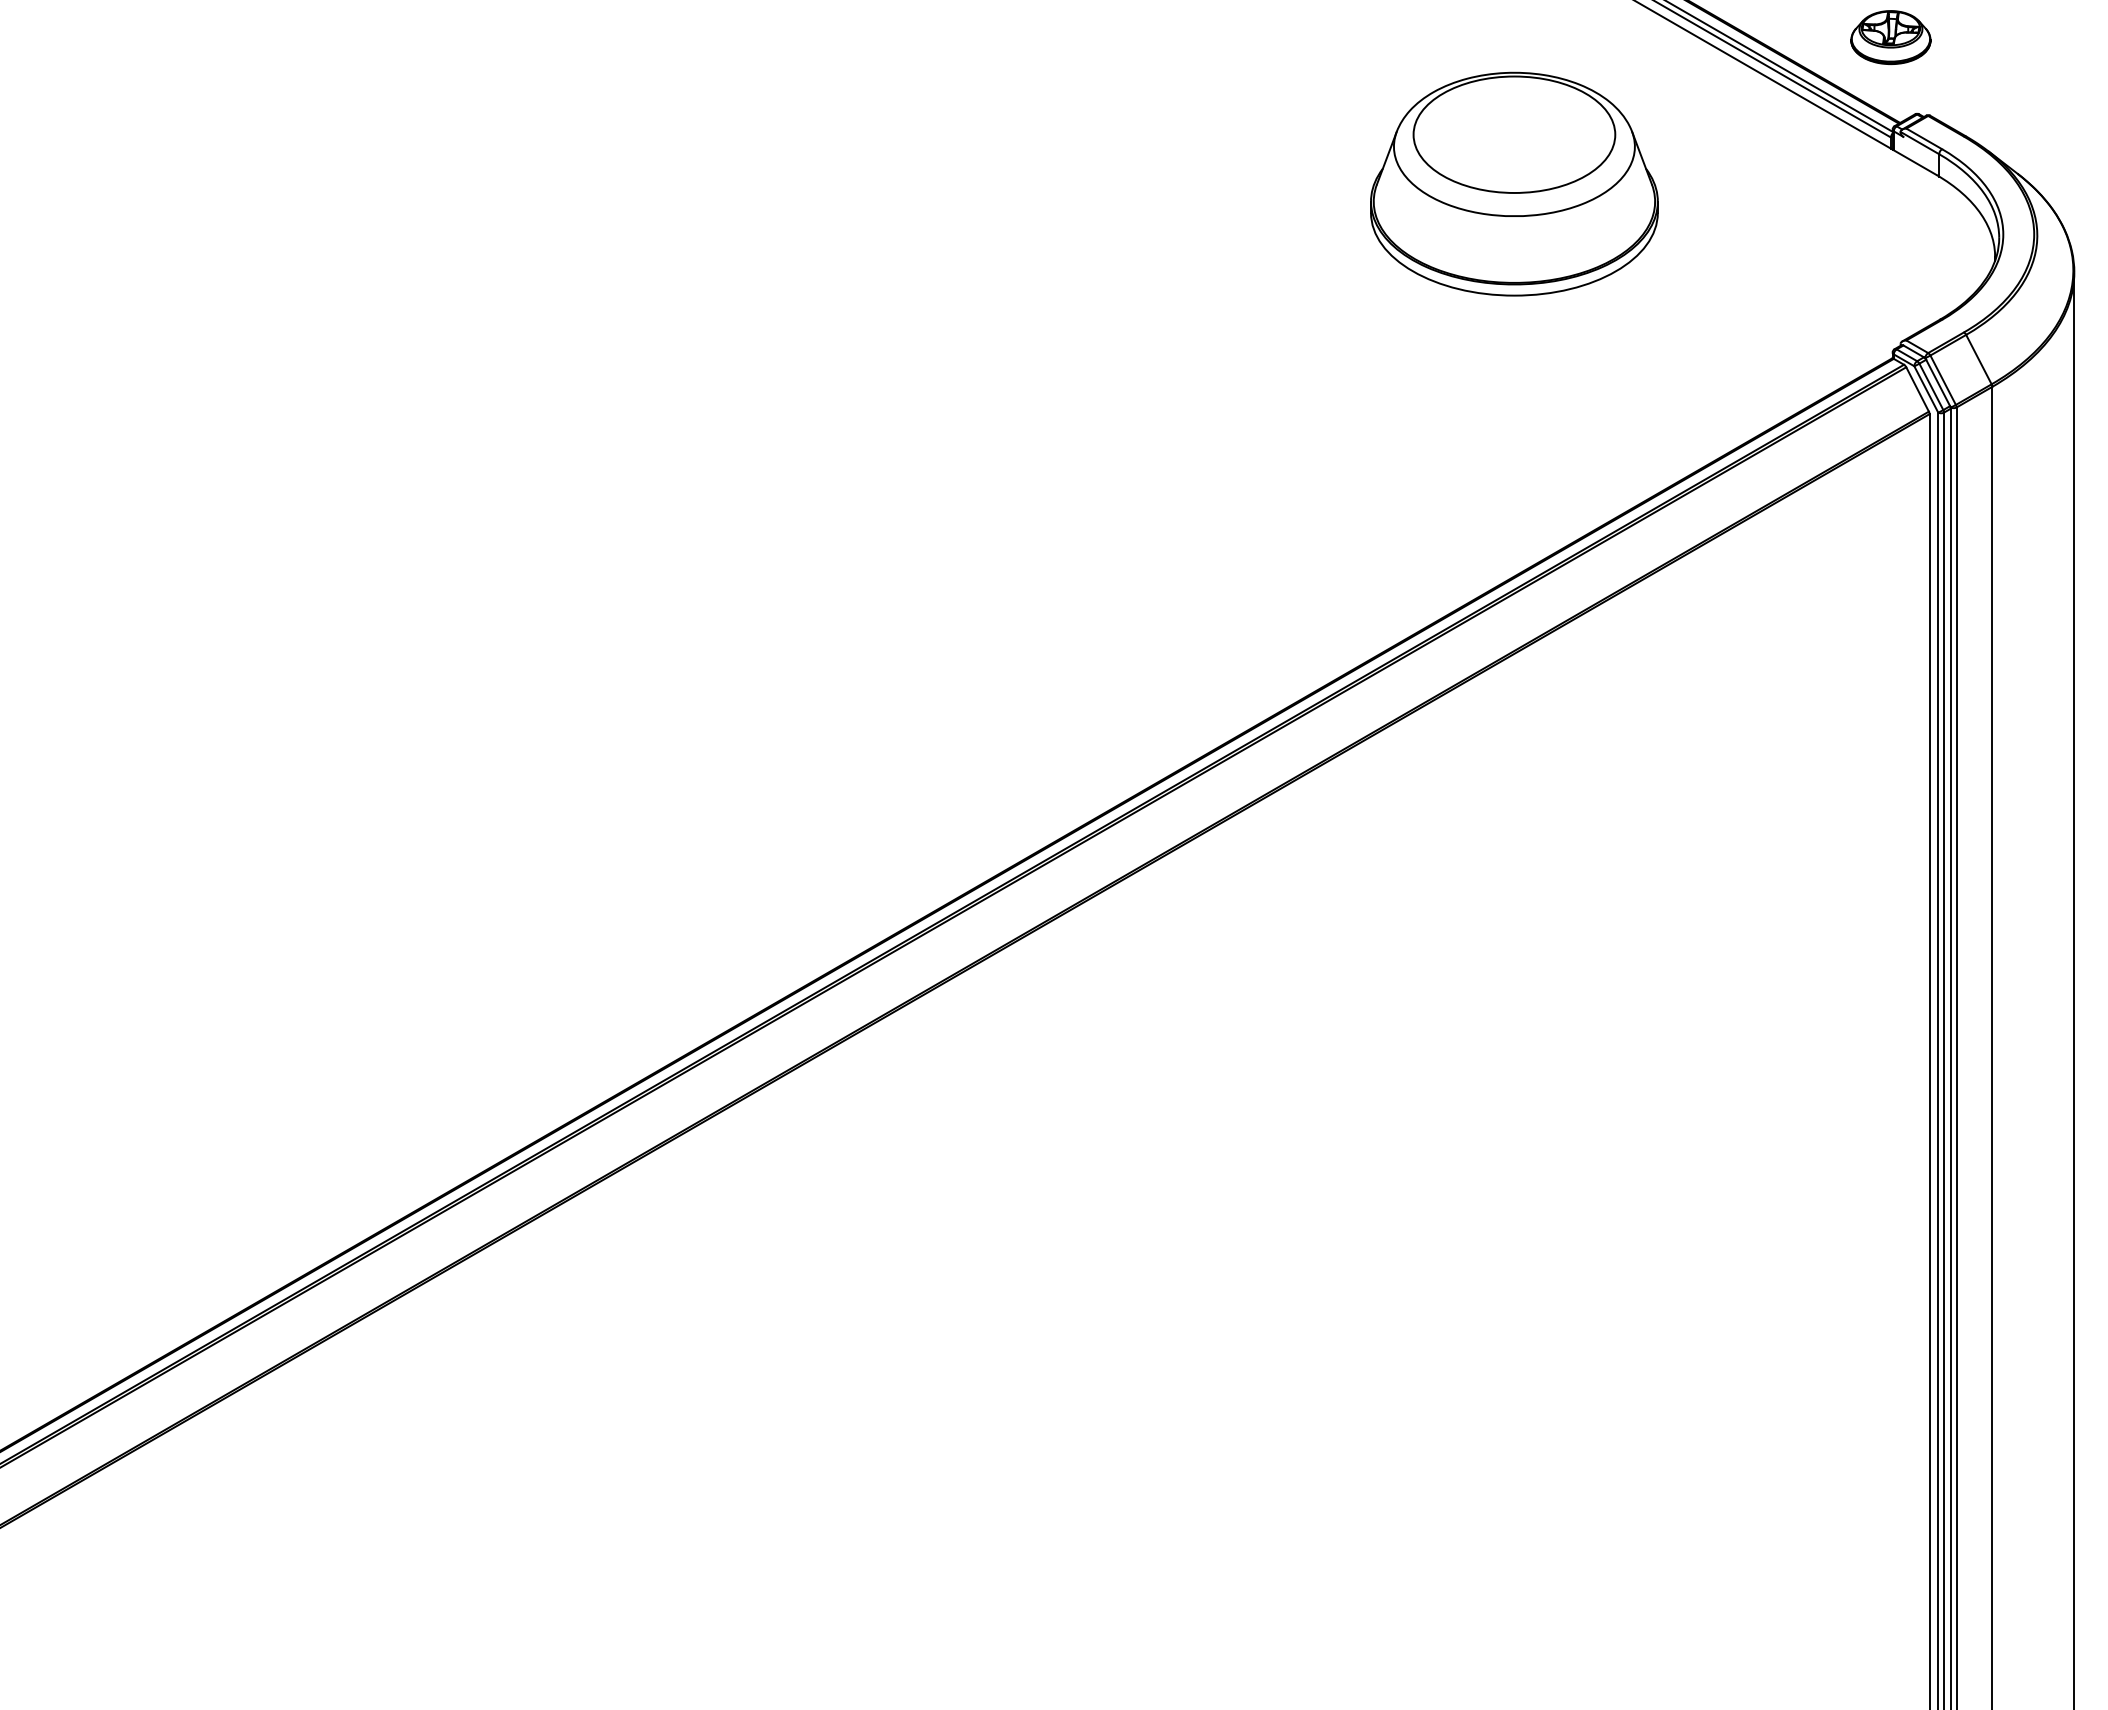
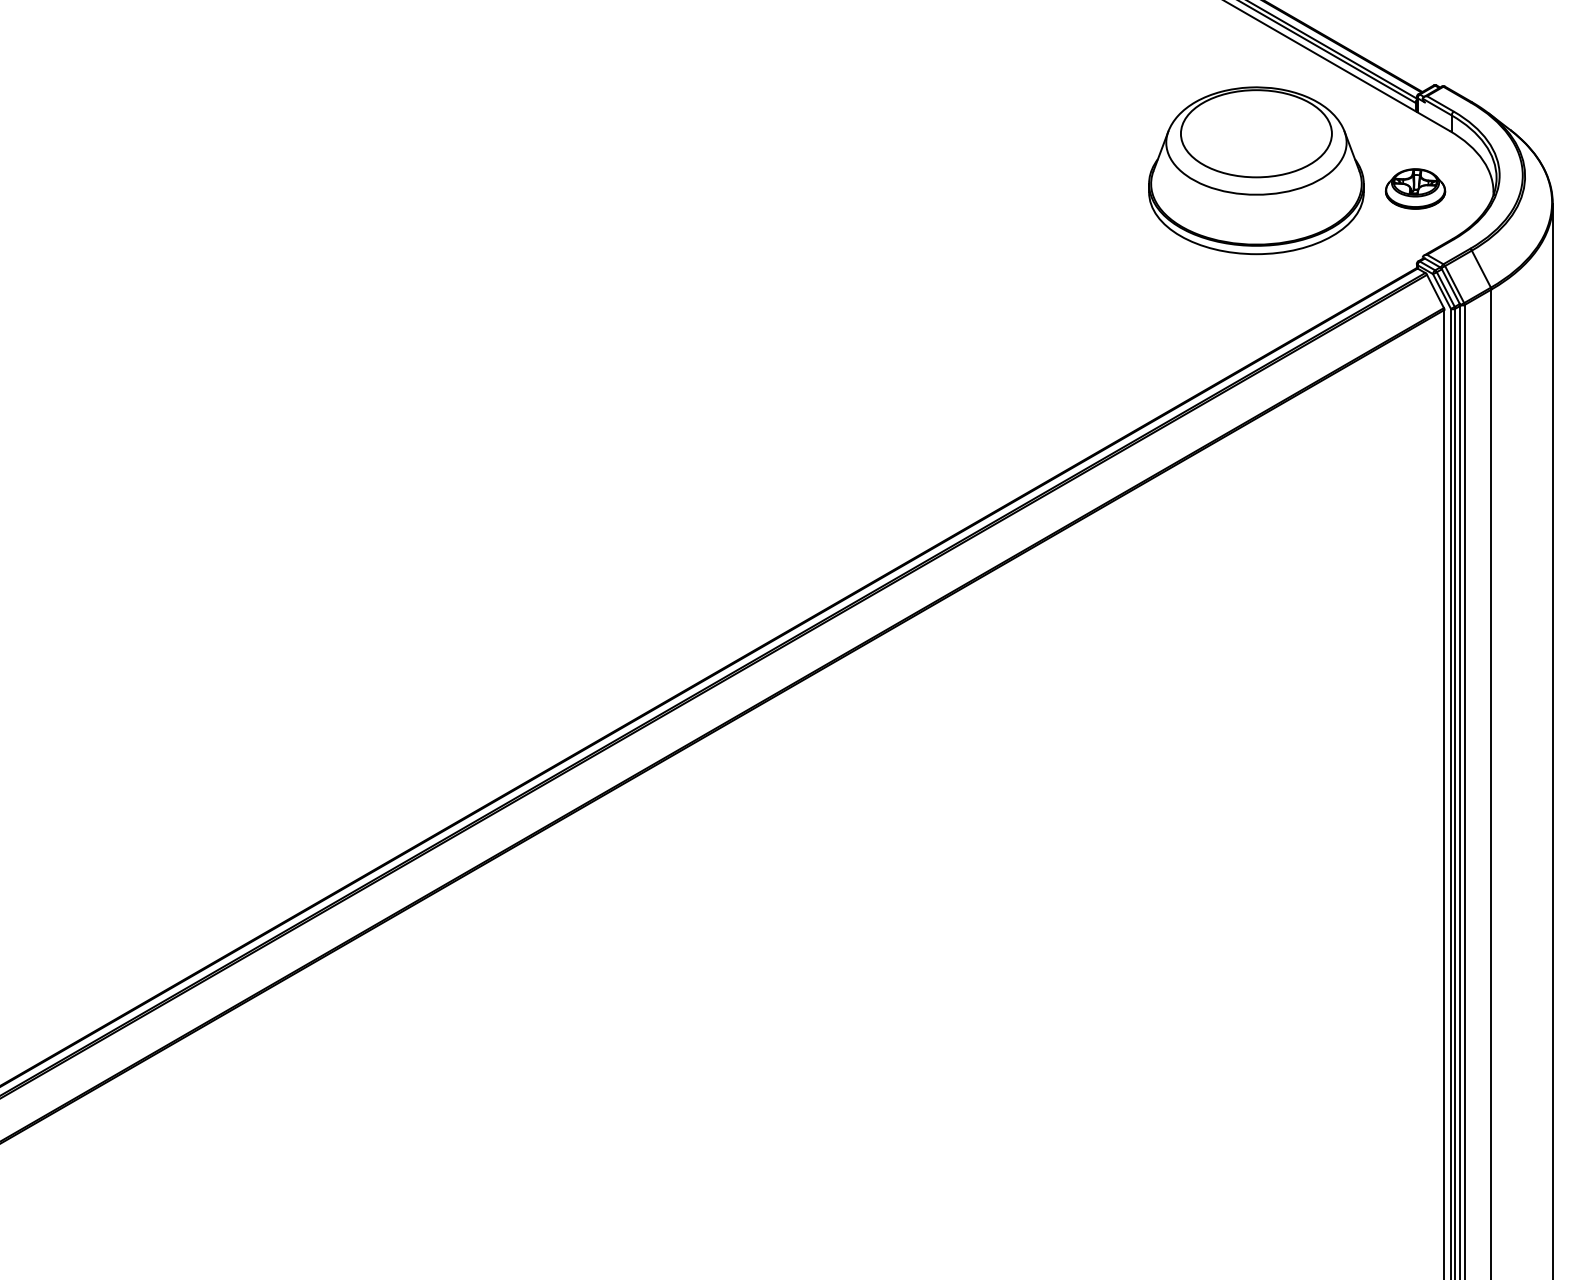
part: (1890, 37) -> (1415, 188), moved
part: (1514, 183) -> (1256, 170), moved

